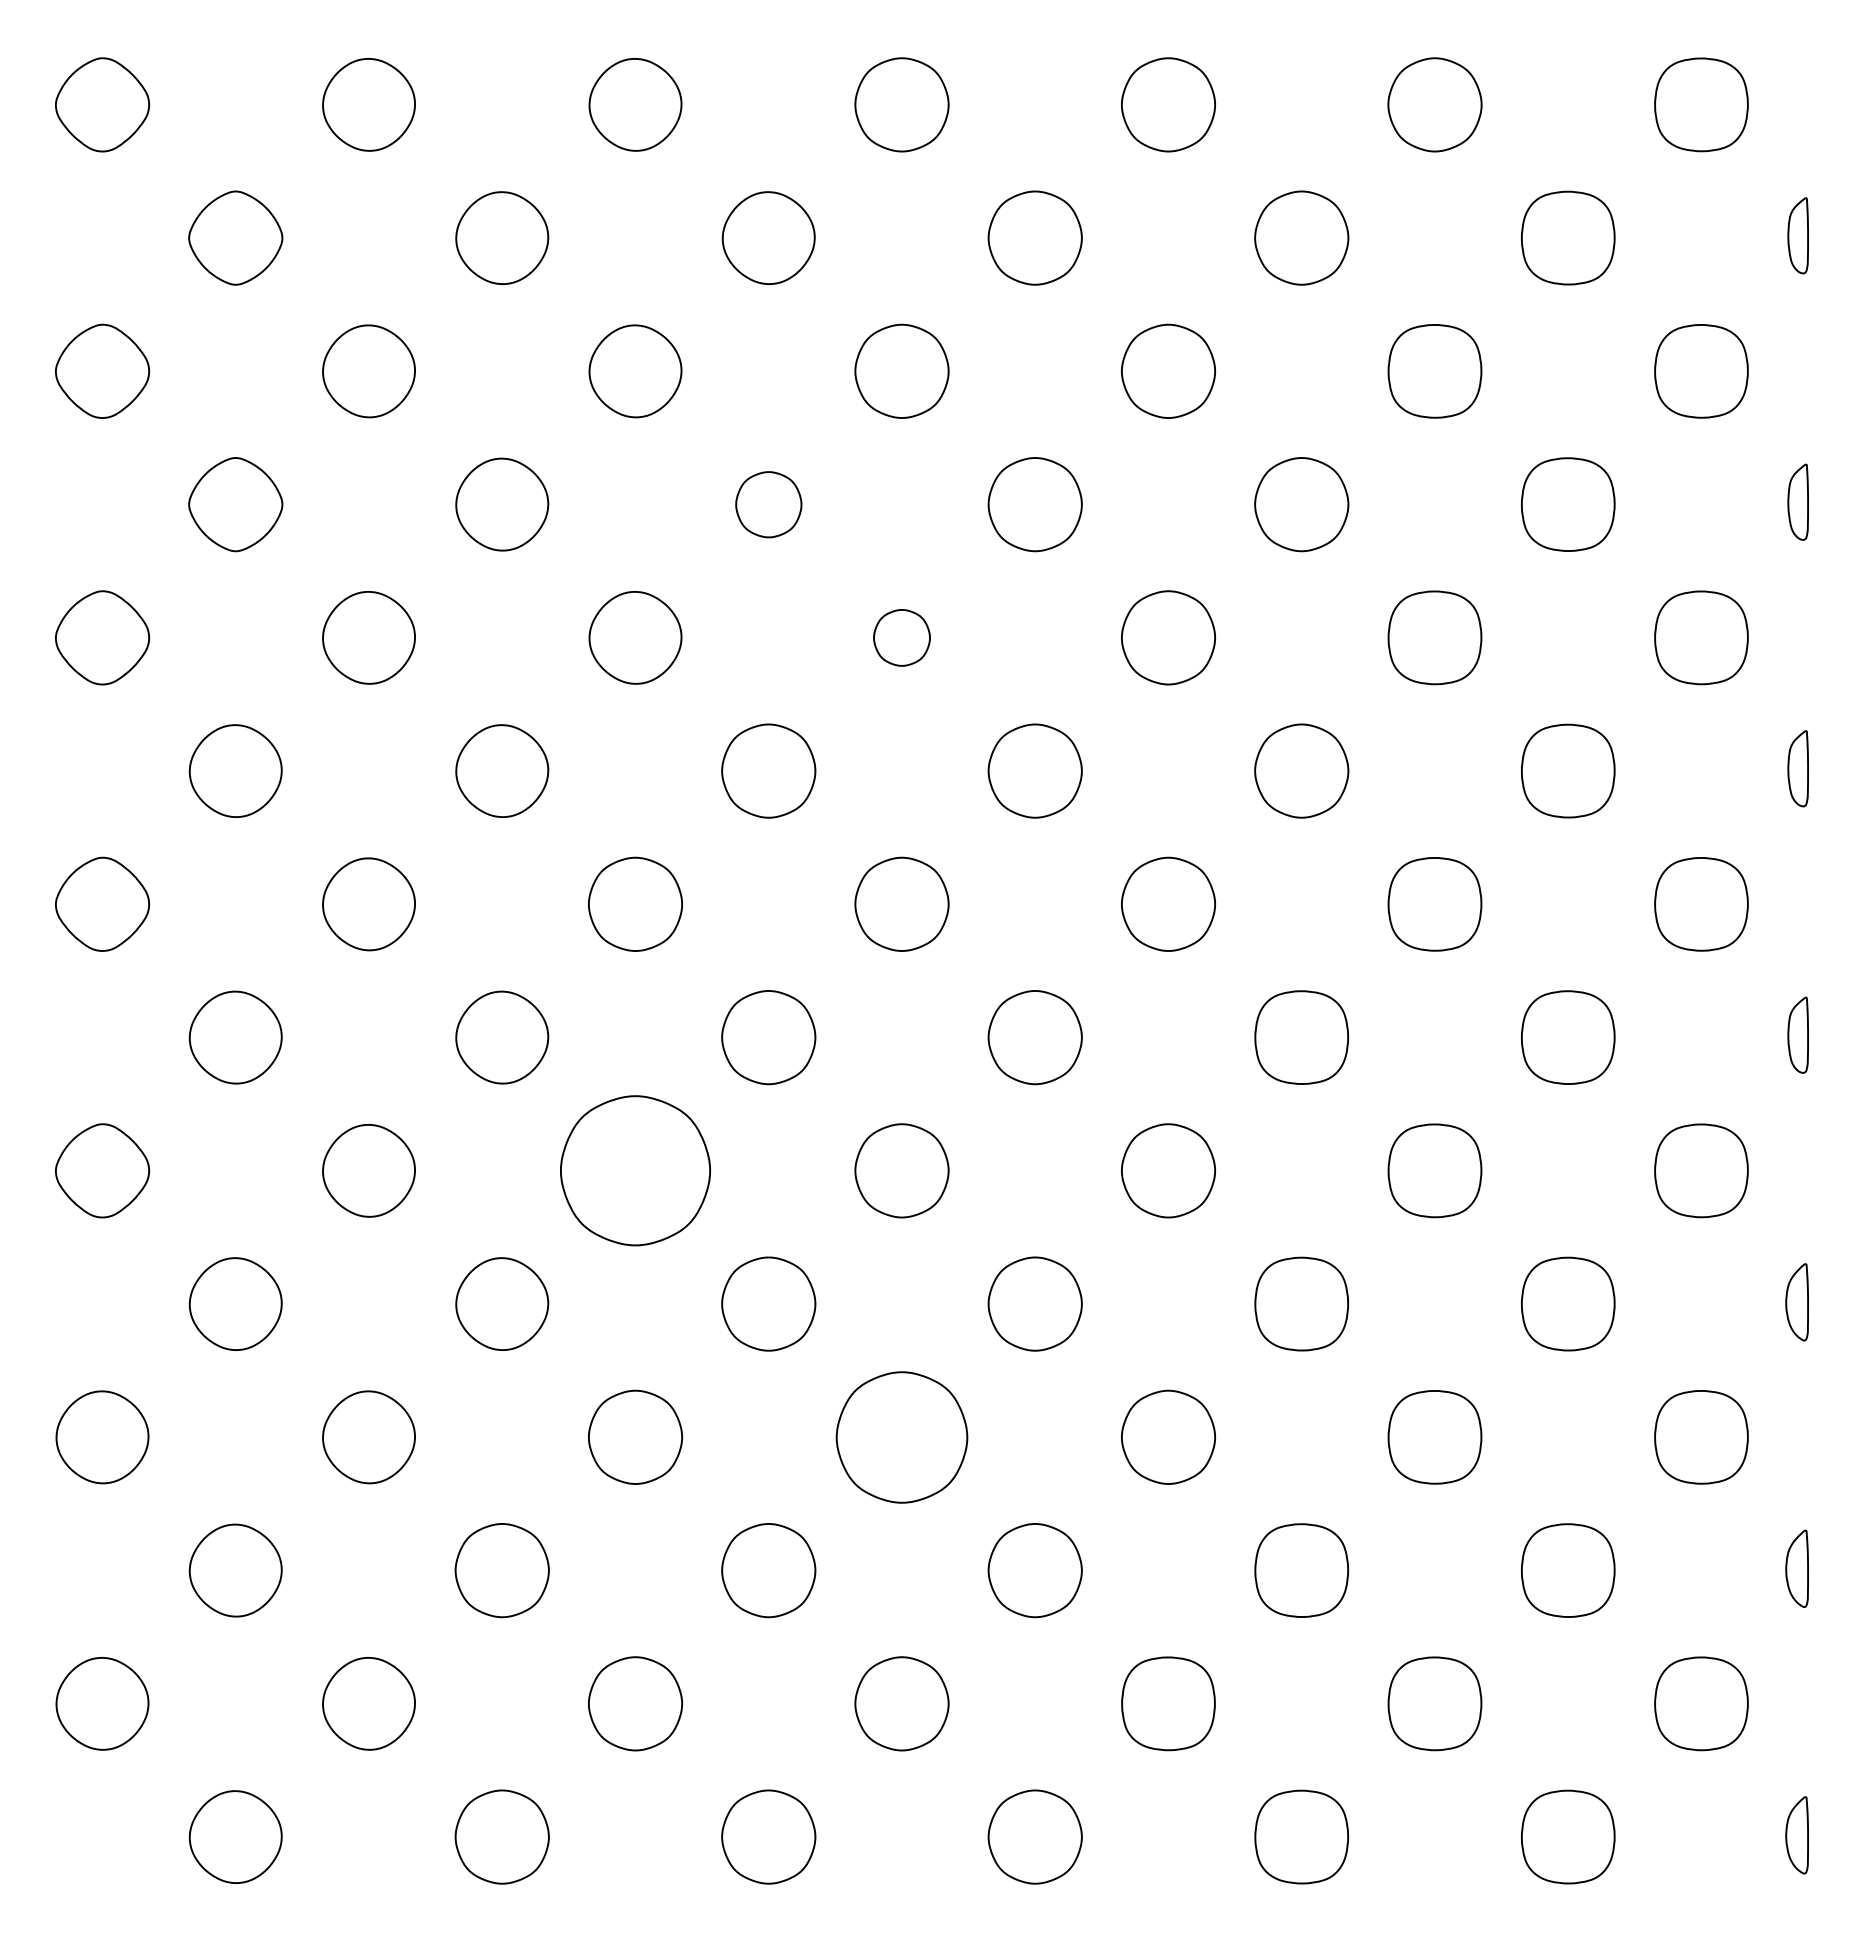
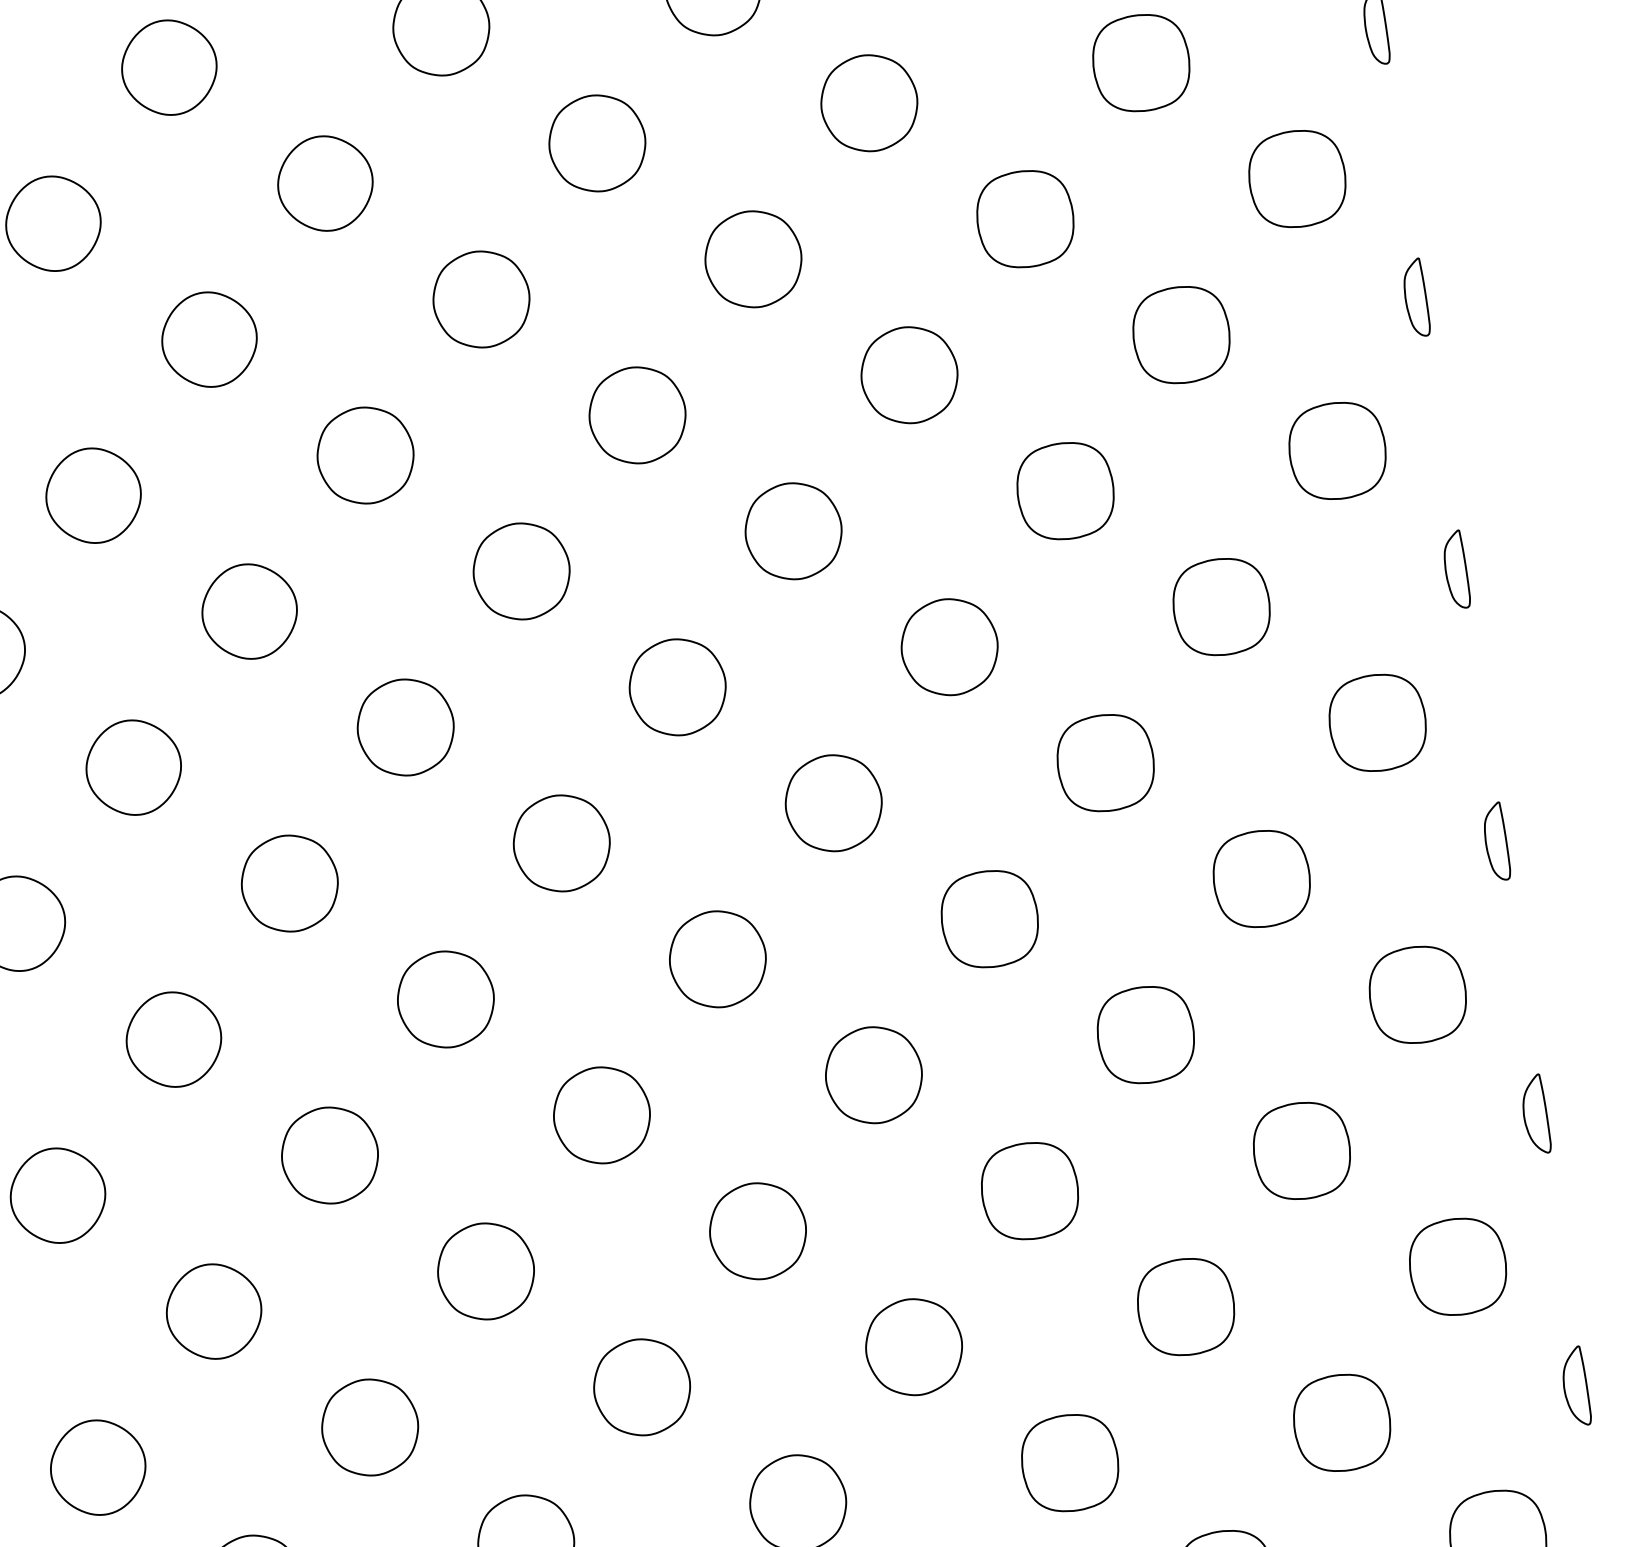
part: (768, 504) -> (365, 455), size x1.43
part: (901, 637) -> (521, 571), size x1.67
part: (635, 1170) -> (329, 1155), size x0.62
part: (901, 1436) -> (641, 1386), size x0.71

